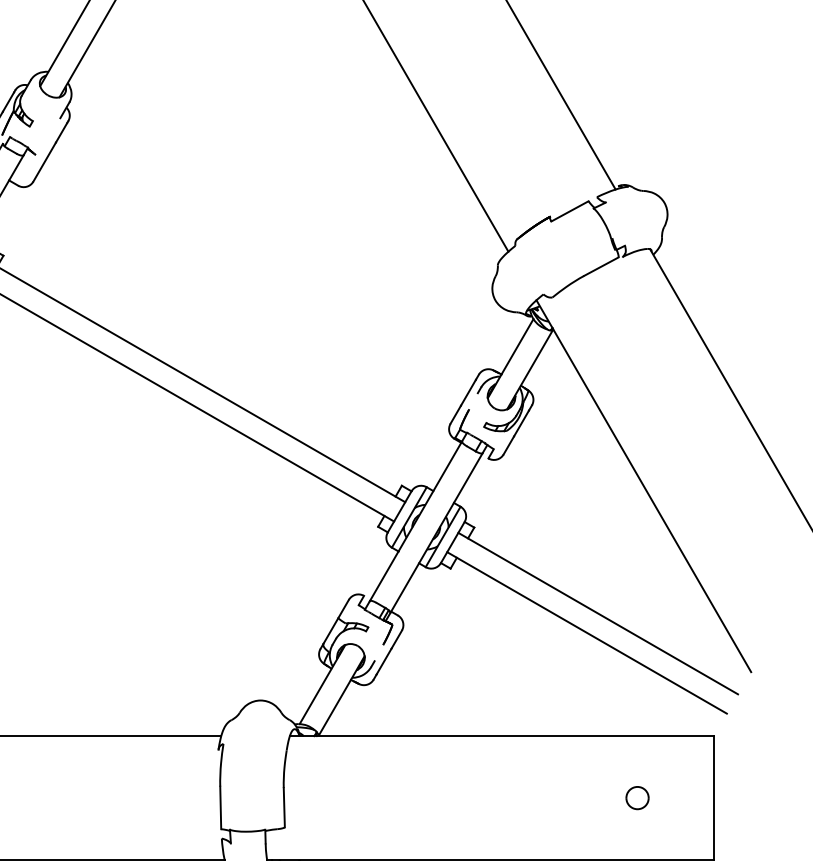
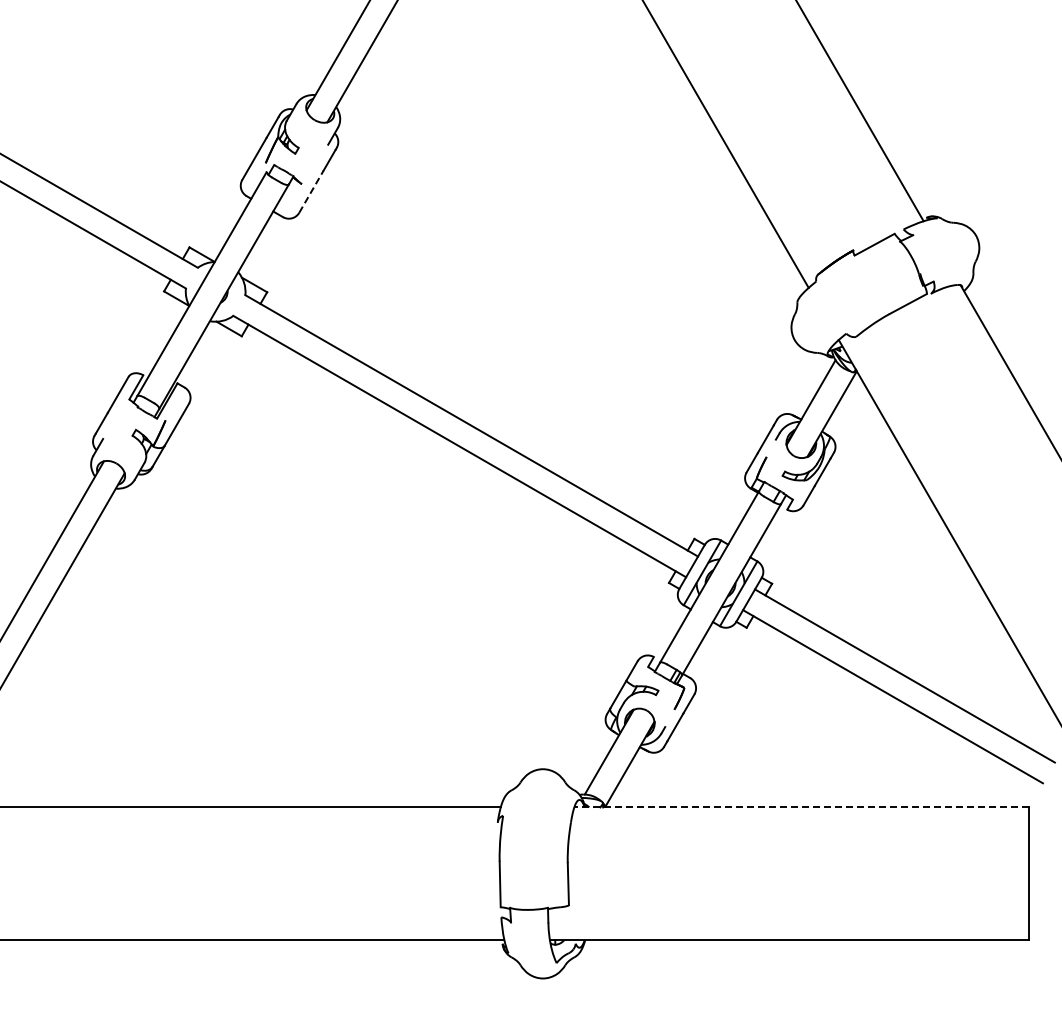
line: (44, 161) -> (311, 191), solid -> dashed
line: (501, 736) -> (801, 807), solid -> dashed
part: (636, 797) -> (946, 873), removed

